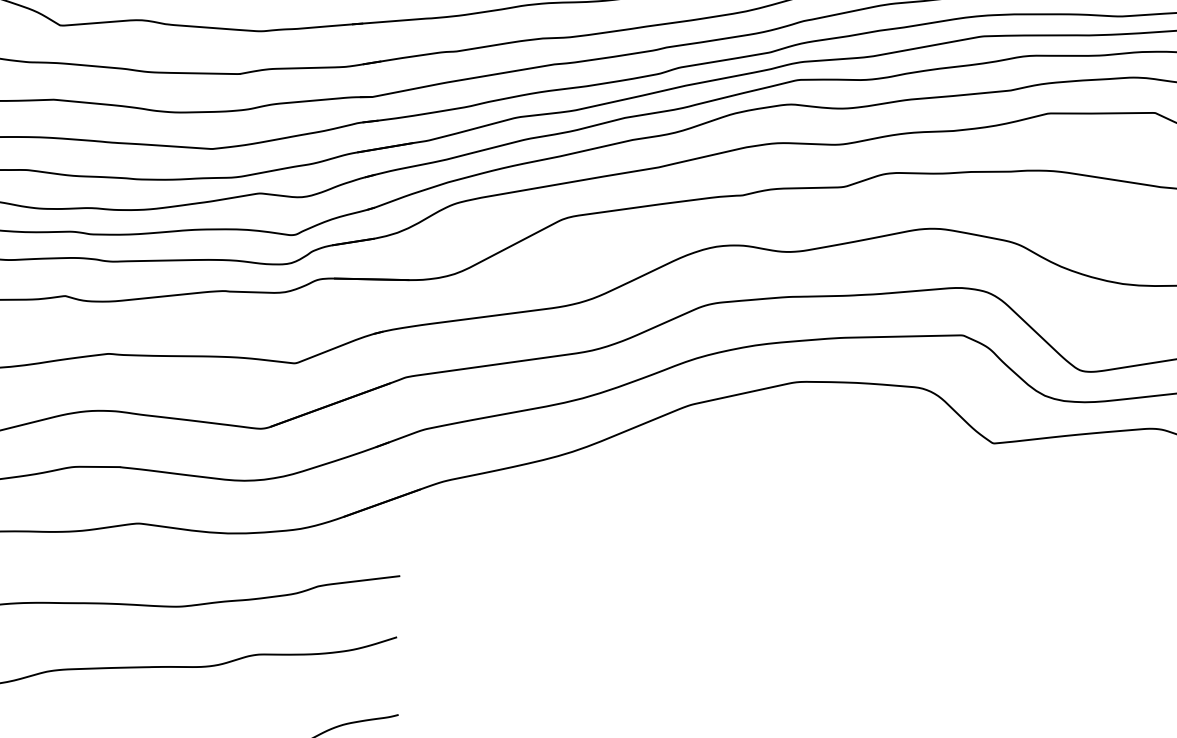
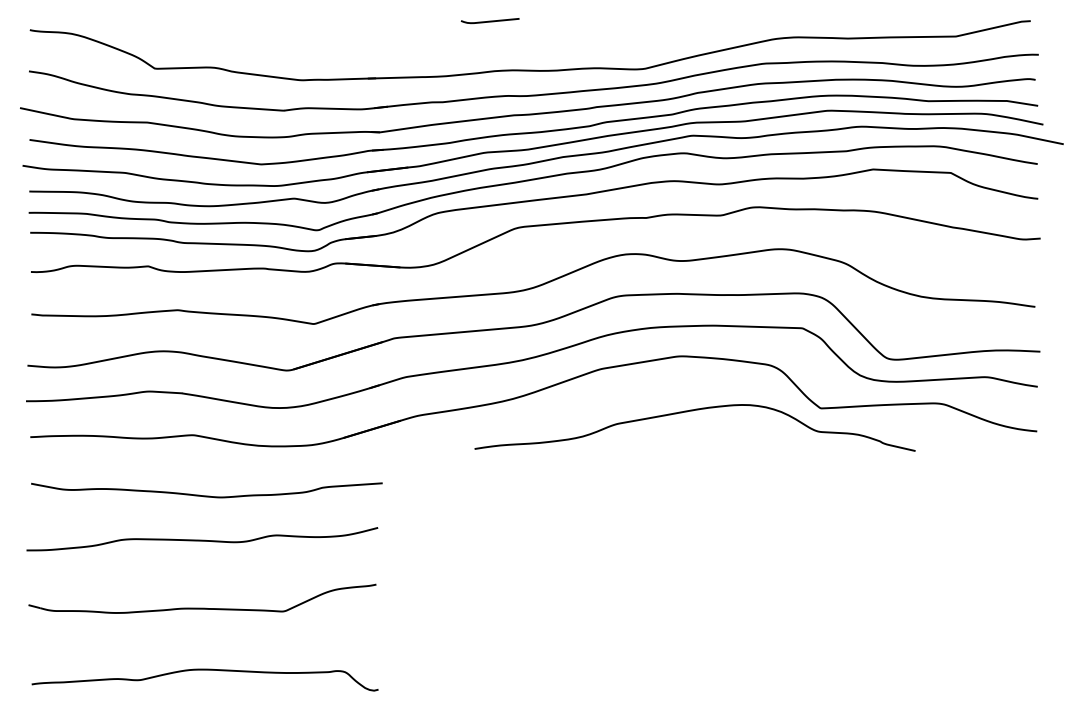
curve: (819, 456) -> (693, 411), added

